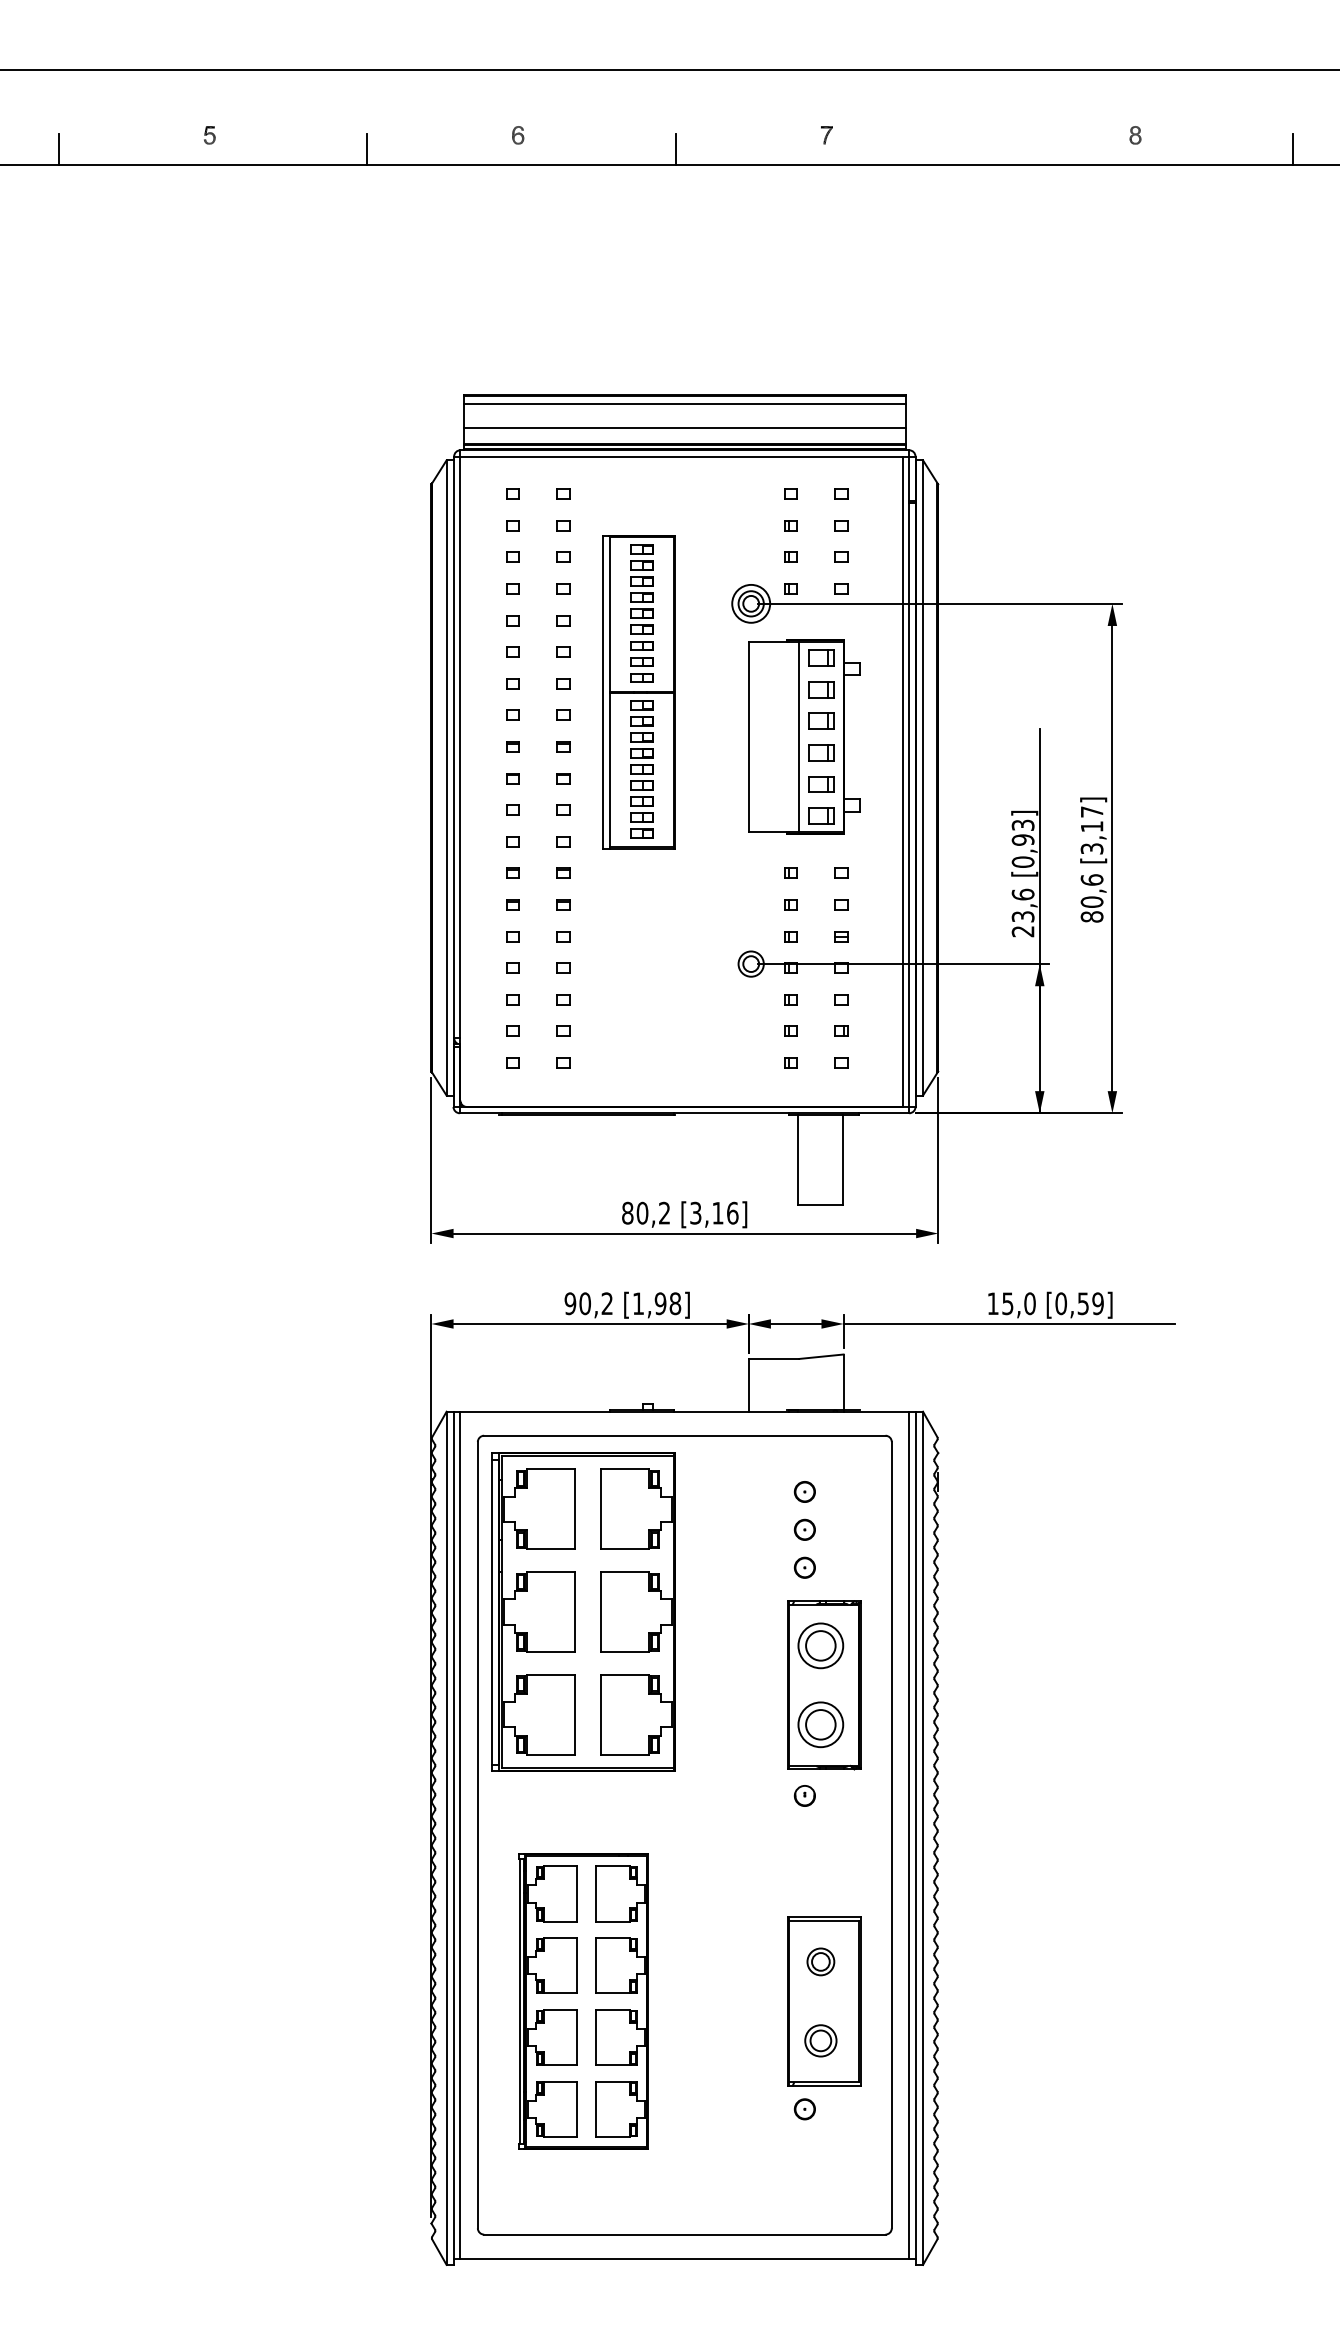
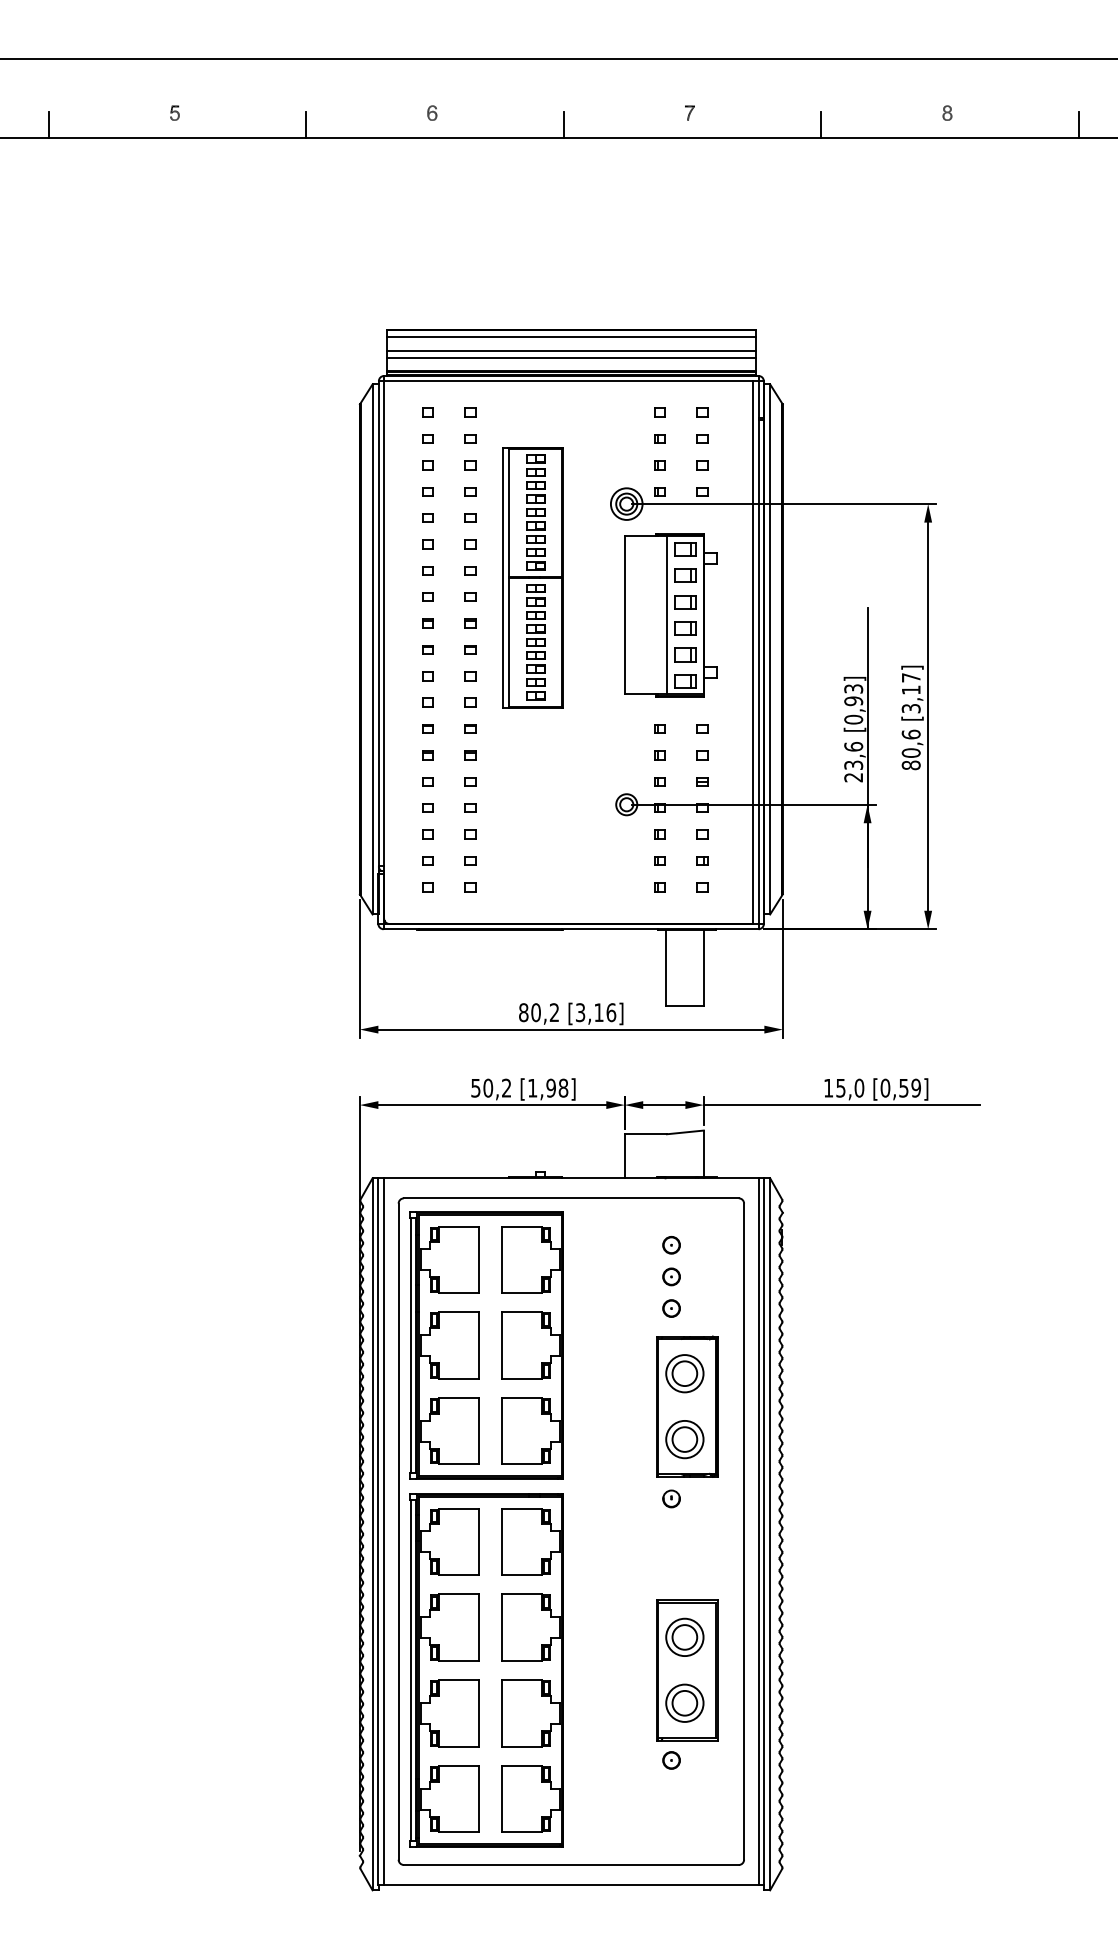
line: (984, 149) -> (821, 124), added
line: (684, 419) -> (571, 350), added
text: (570, 1303) -> (475, 1087), 90,2 -> 50,2
part: (820, 1961) -> (684, 1637), size x1.67
part: (583, 2001) -> (486, 1670), size x1.43
part: (820, 2040) -> (684, 1703), size x1.43

